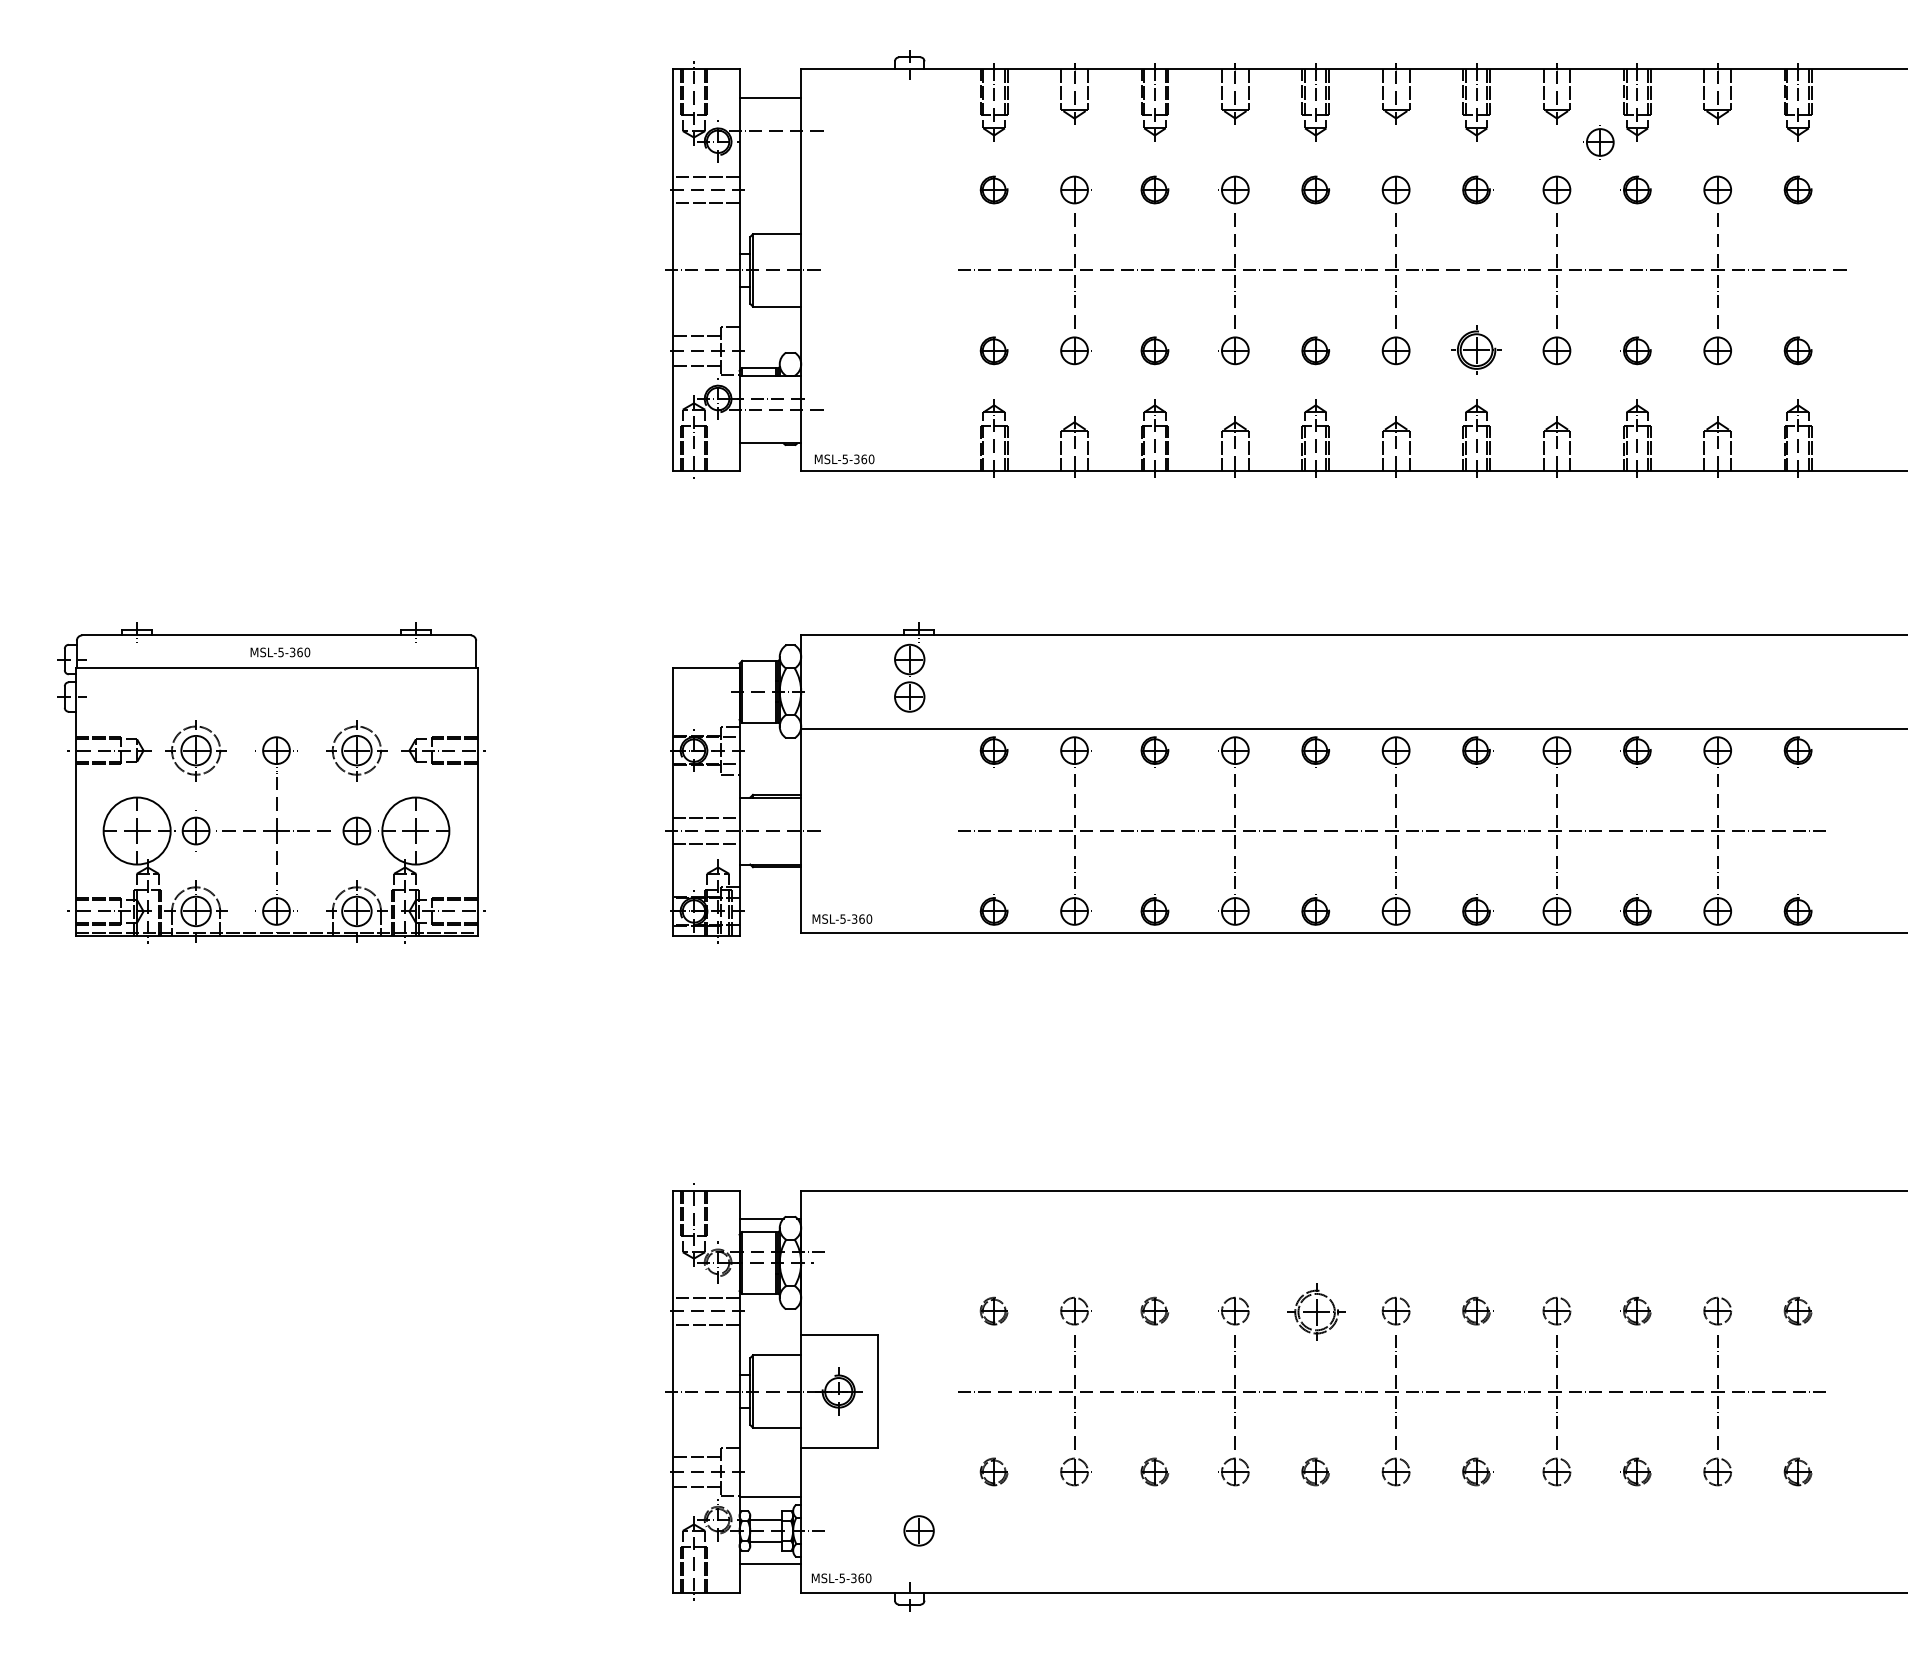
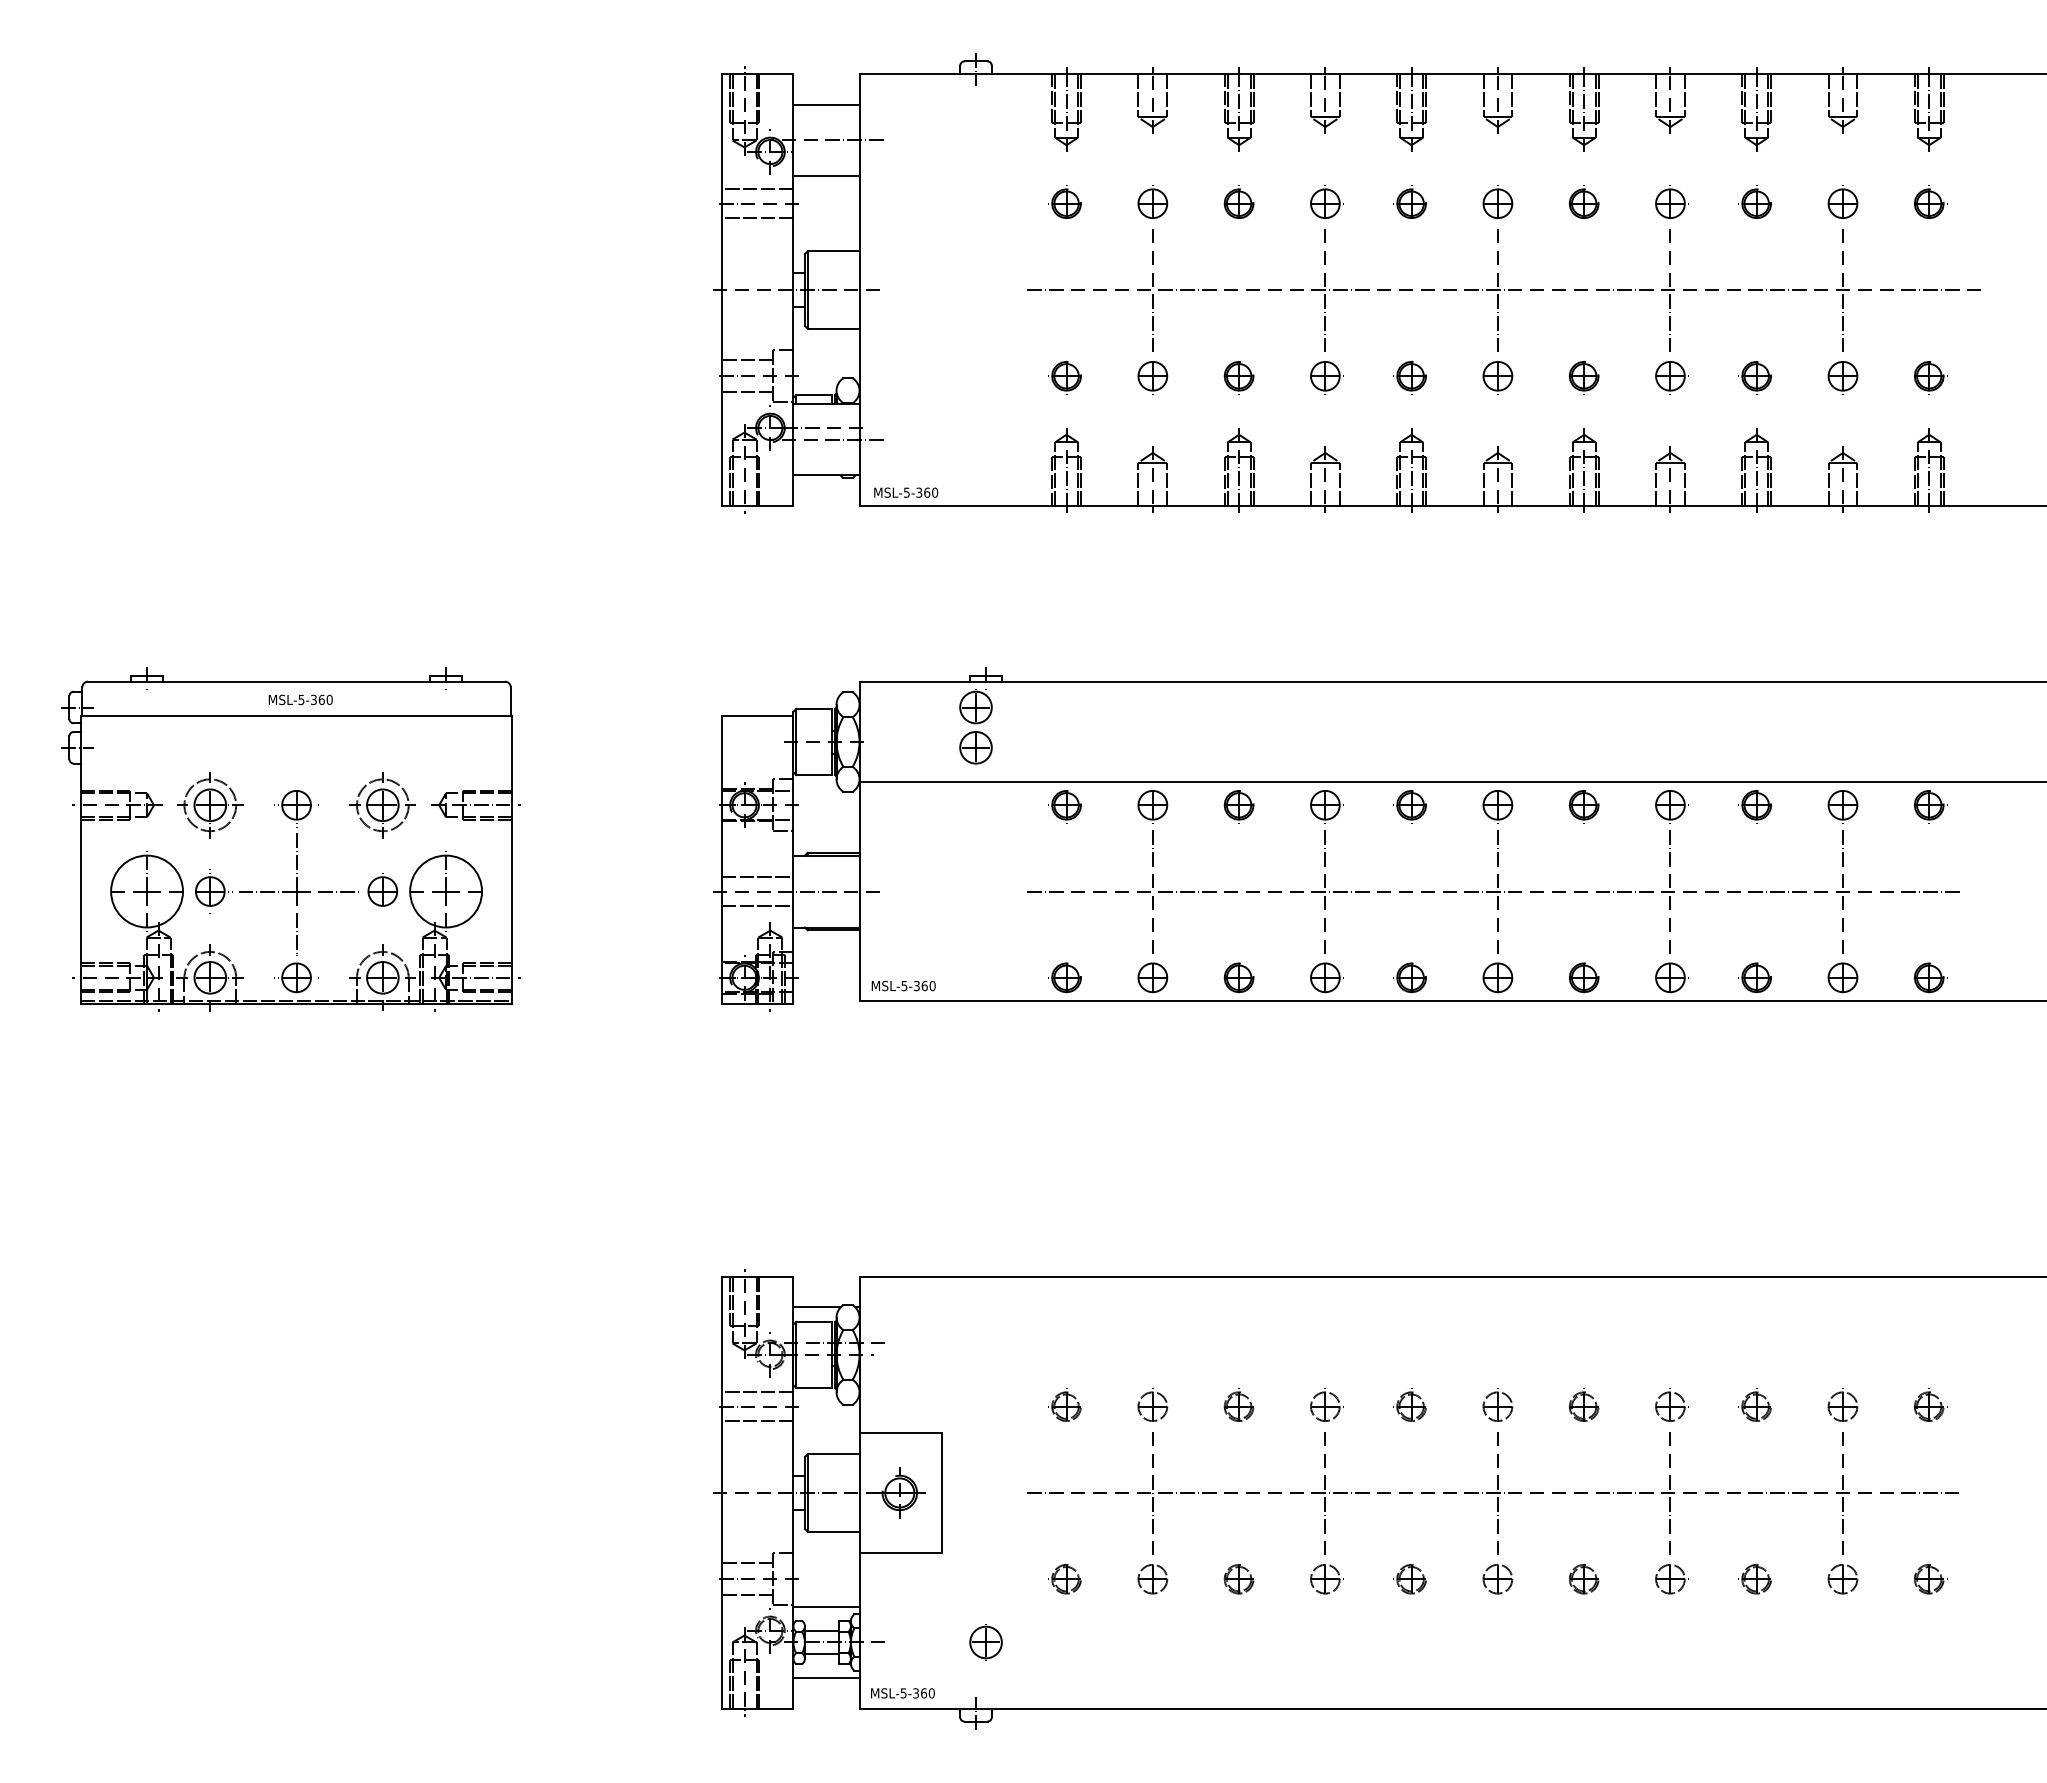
part: (1599, 140) -> (1716, 150), removed
line: (770, 164) -> (826, 176), added
part: (1475, 351) -> (1583, 377), size x0.71
part: (1313, 1309) -> (1409, 1404), size x0.62

